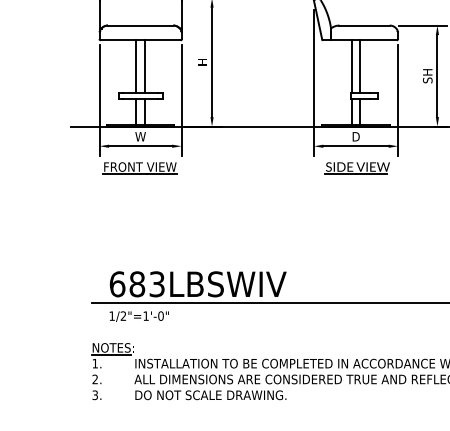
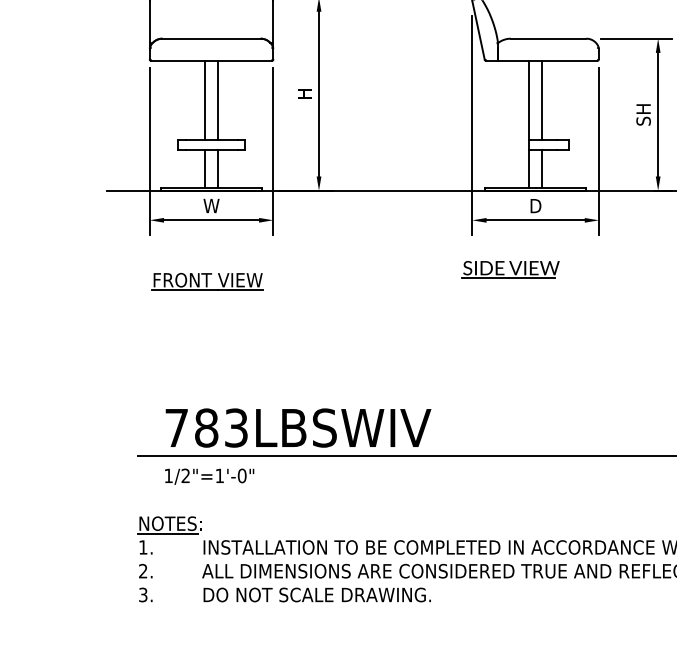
part: (139, 168) -> (206, 282), moved
part: (356, 168) -> (509, 270), moved
text: (117, 284) -> (176, 428), 683LBSWIV -> 783LBSWIV

